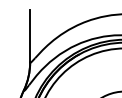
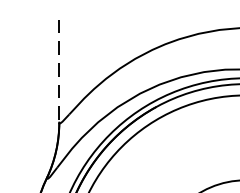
line: (30, 36) -> (59, 71), solid -> dashed

